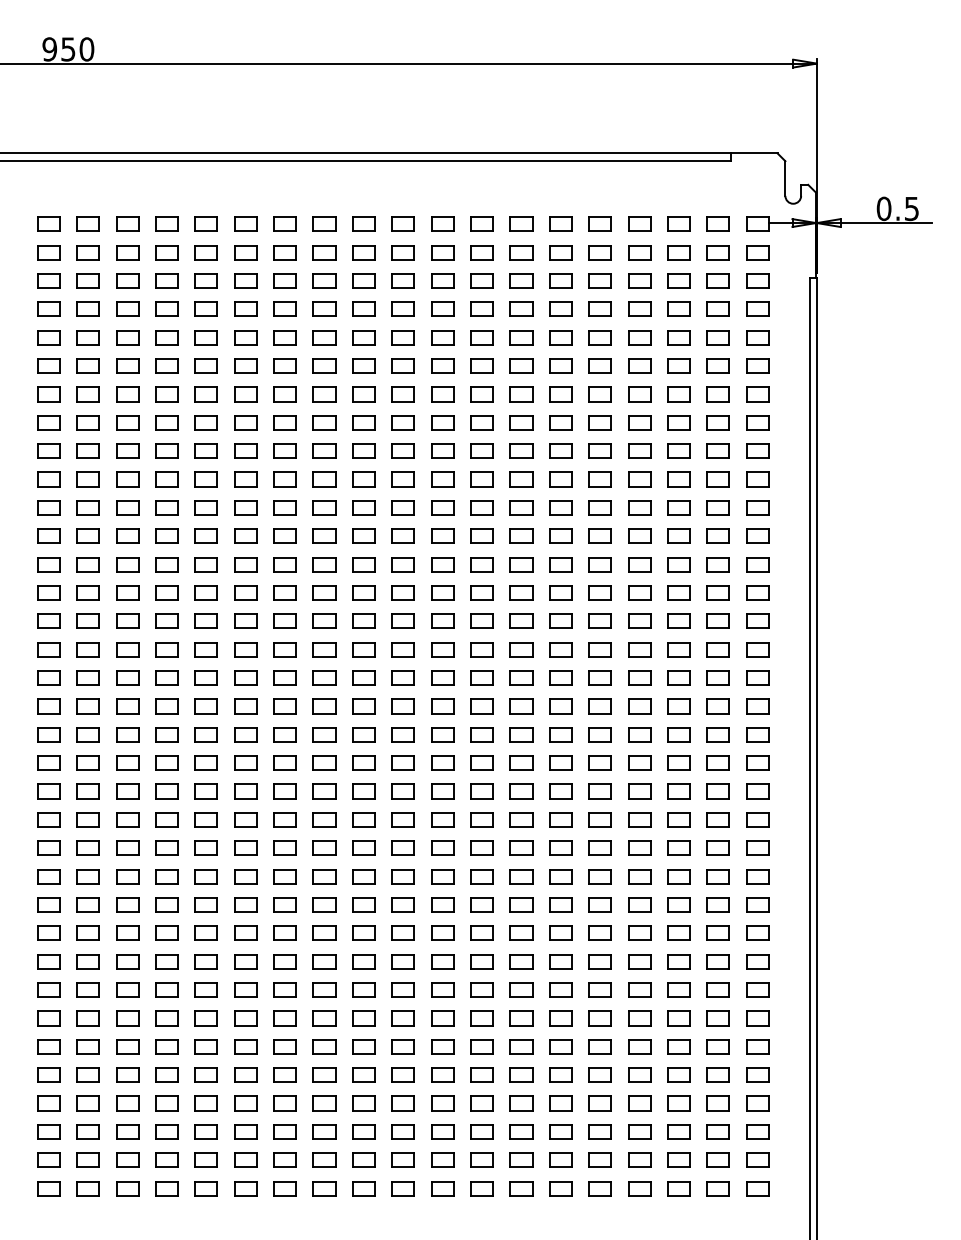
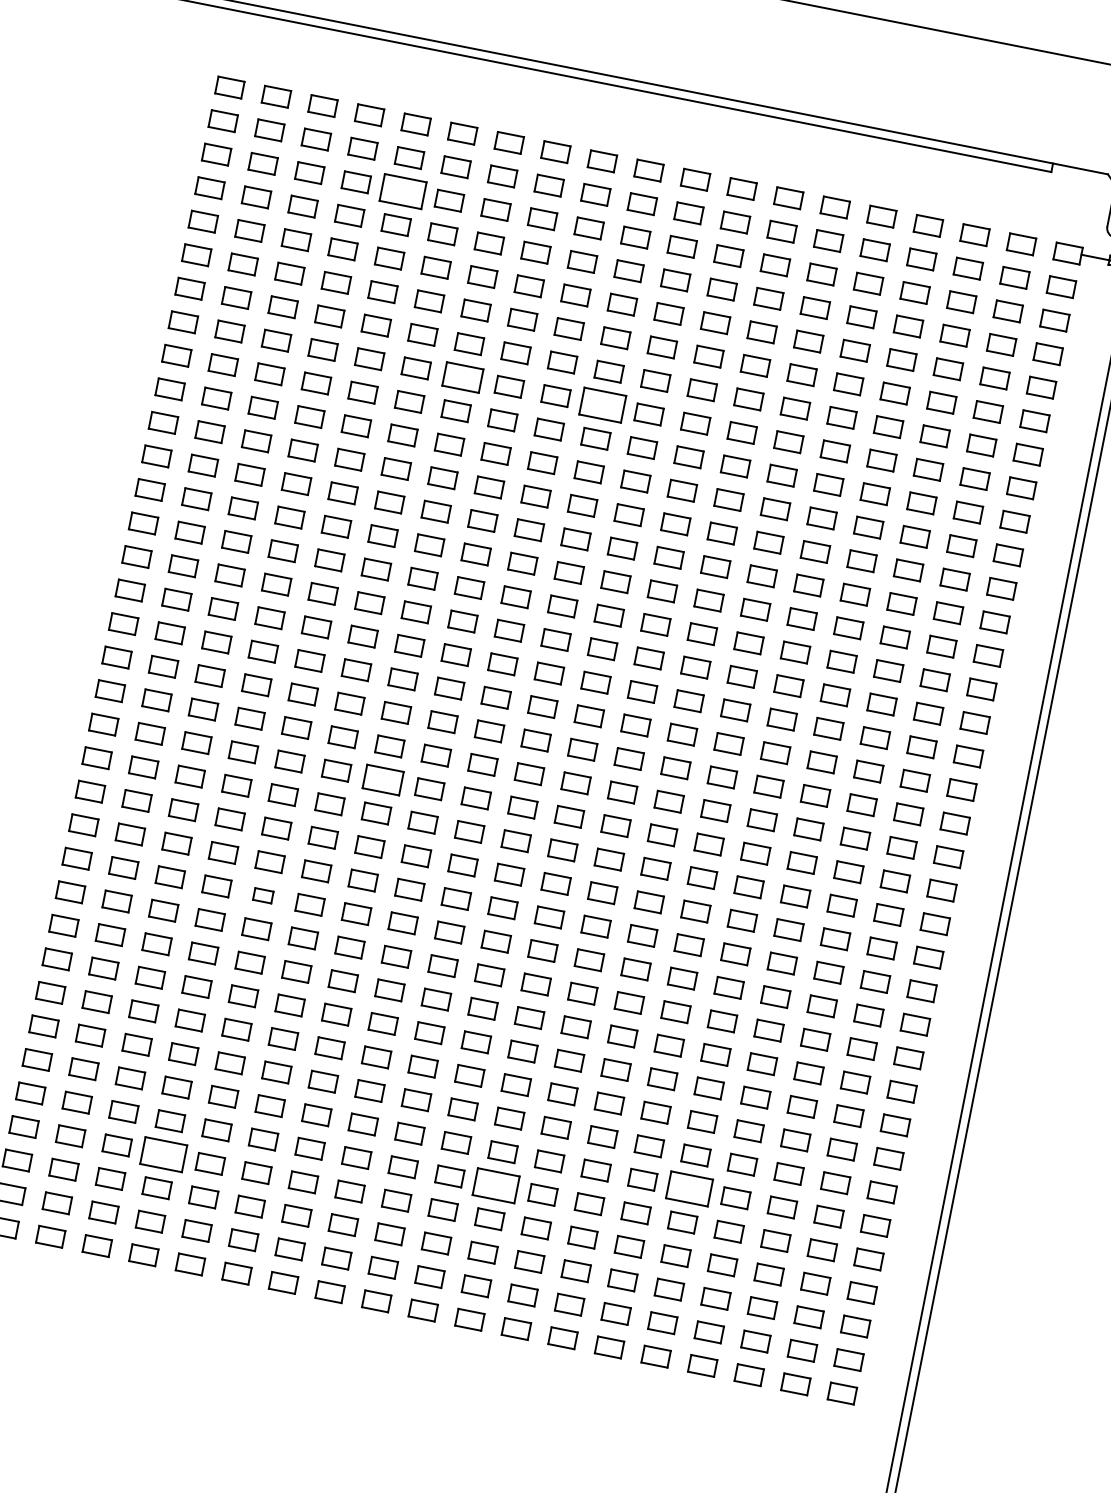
part: (205, 280) -> (402, 190), size x1.6
part: (284, 422) -> (462, 377), size x1.4
part: (402, 422) -> (601, 404), size x1.6
part: (284, 762) -> (382, 779), size x1.4
part: (205, 876) -> (262, 895), size x0.7
part: (599, 1046) -> (688, 1188), size x1.6
part: (442, 1074) -> (496, 1184), size x1.6
part: (166, 1103) -> (163, 1154), size x1.6

